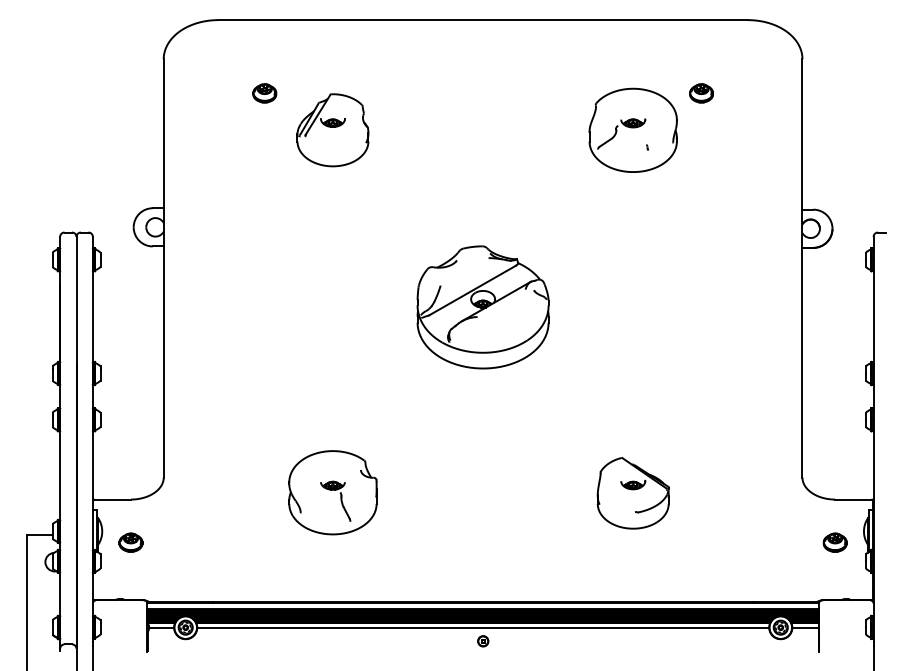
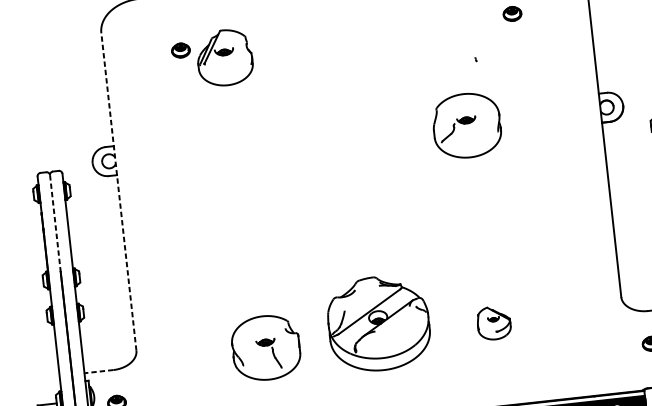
part: (632, 129) -> (466, 125), moved
part: (332, 130) -> (224, 58), moved
line: (163, 267) -> (118, 191), solid -> dashed
line: (76, 300) -> (55, 223), solid -> dashed
part: (482, 307) -> (378, 323), moved
part: (632, 493) -> (493, 323), size x0.6
line: (112, 499) -> (99, 371), solid -> dashed

